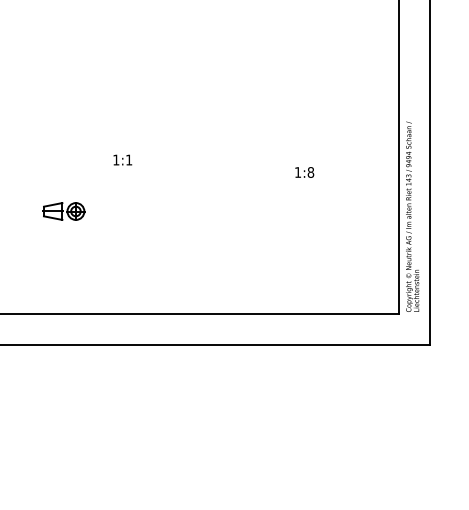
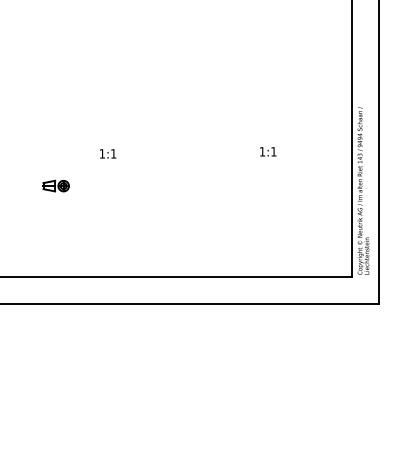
text: (123, 159) -> (108, 153), moved
text: (310, 172) -> (273, 151), 1:8 -> 1:1
part: (63, 210) -> (55, 185), size x0.71

